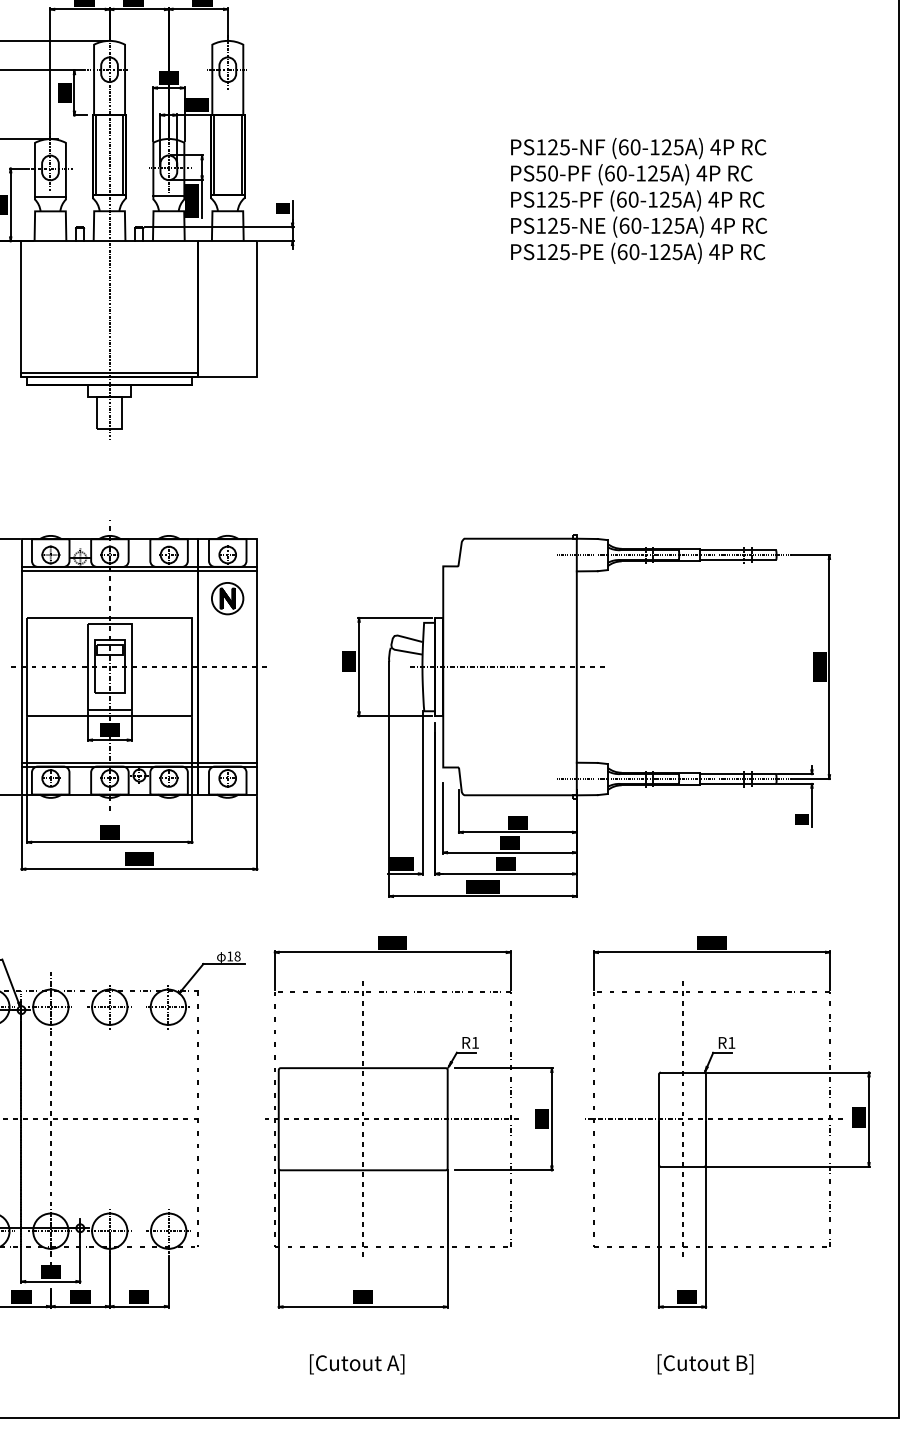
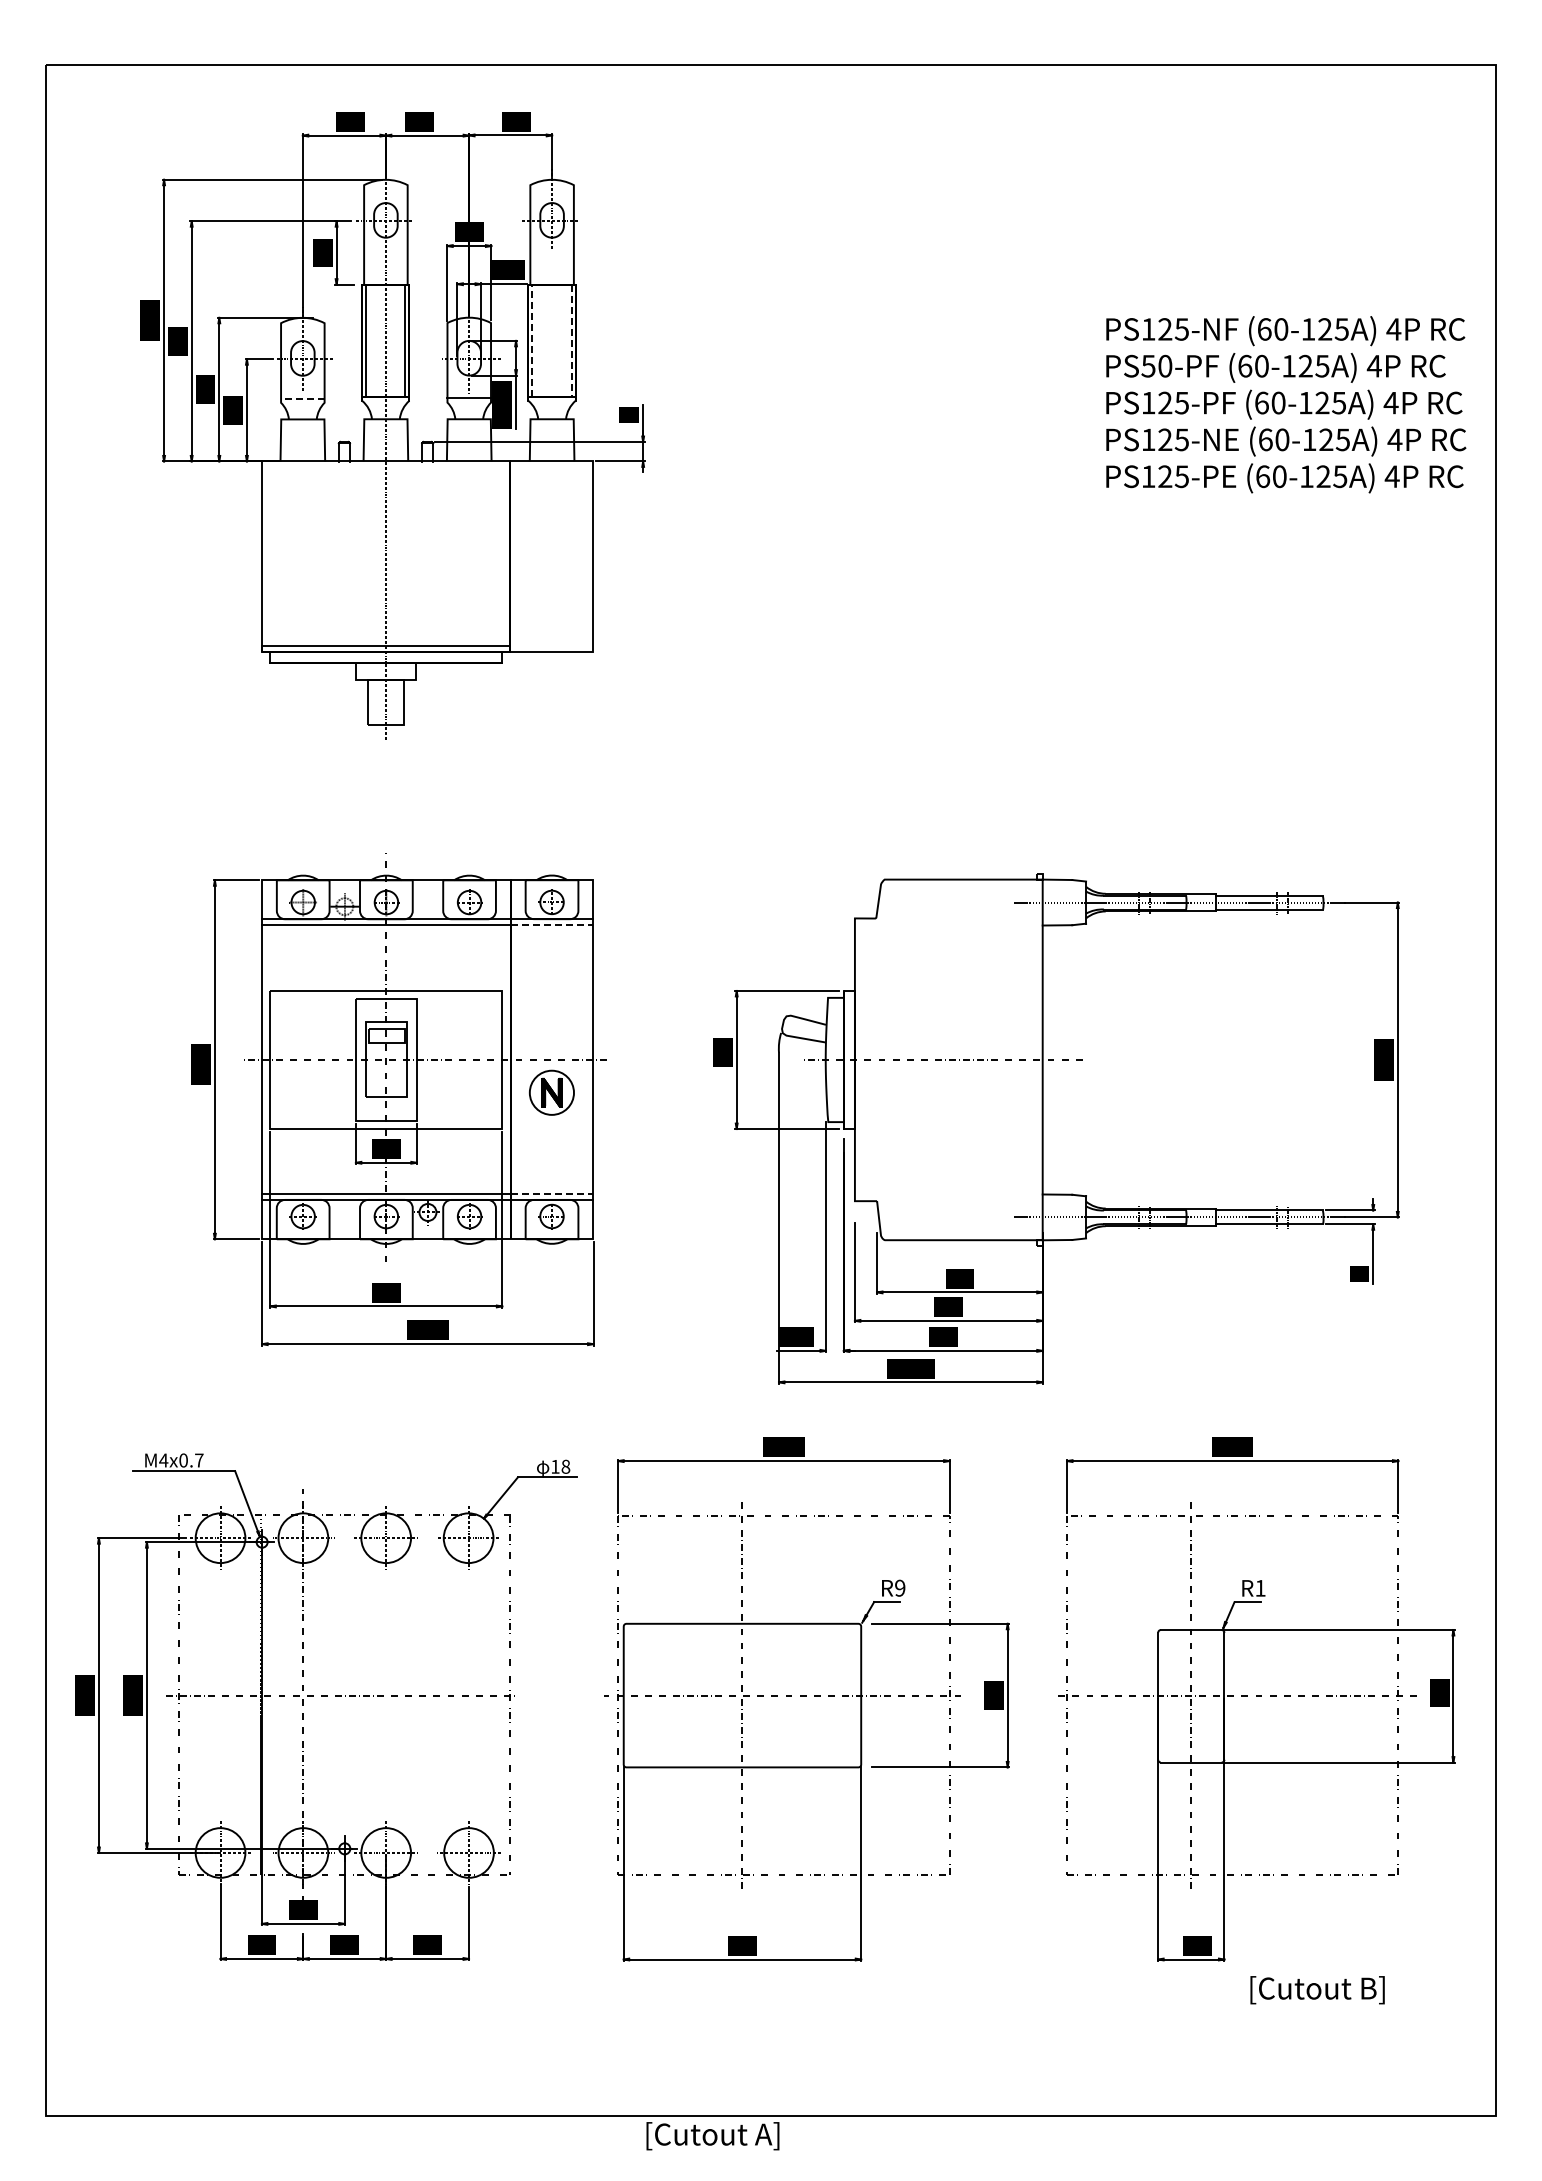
line: (213, 155) -> (532, 340), solid -> dashed
line: (241, 155) -> (571, 341), solid -> dashed
line: (50, 196) -> (302, 398), solid -> dashed
text: (639, 200) -> (1286, 404), moved
line: (228, 570) -> (552, 924), solid -> dashed
part: (227, 598) -> (551, 1092), moved
line: (228, 762) -> (552, 1194), solid -> dashed
text: (475, 1042) -> (900, 1587), R1 -> R9
text: (356, 1364) -> (712, 2136), moved
text: (705, 1364) -> (1317, 1990), moved

